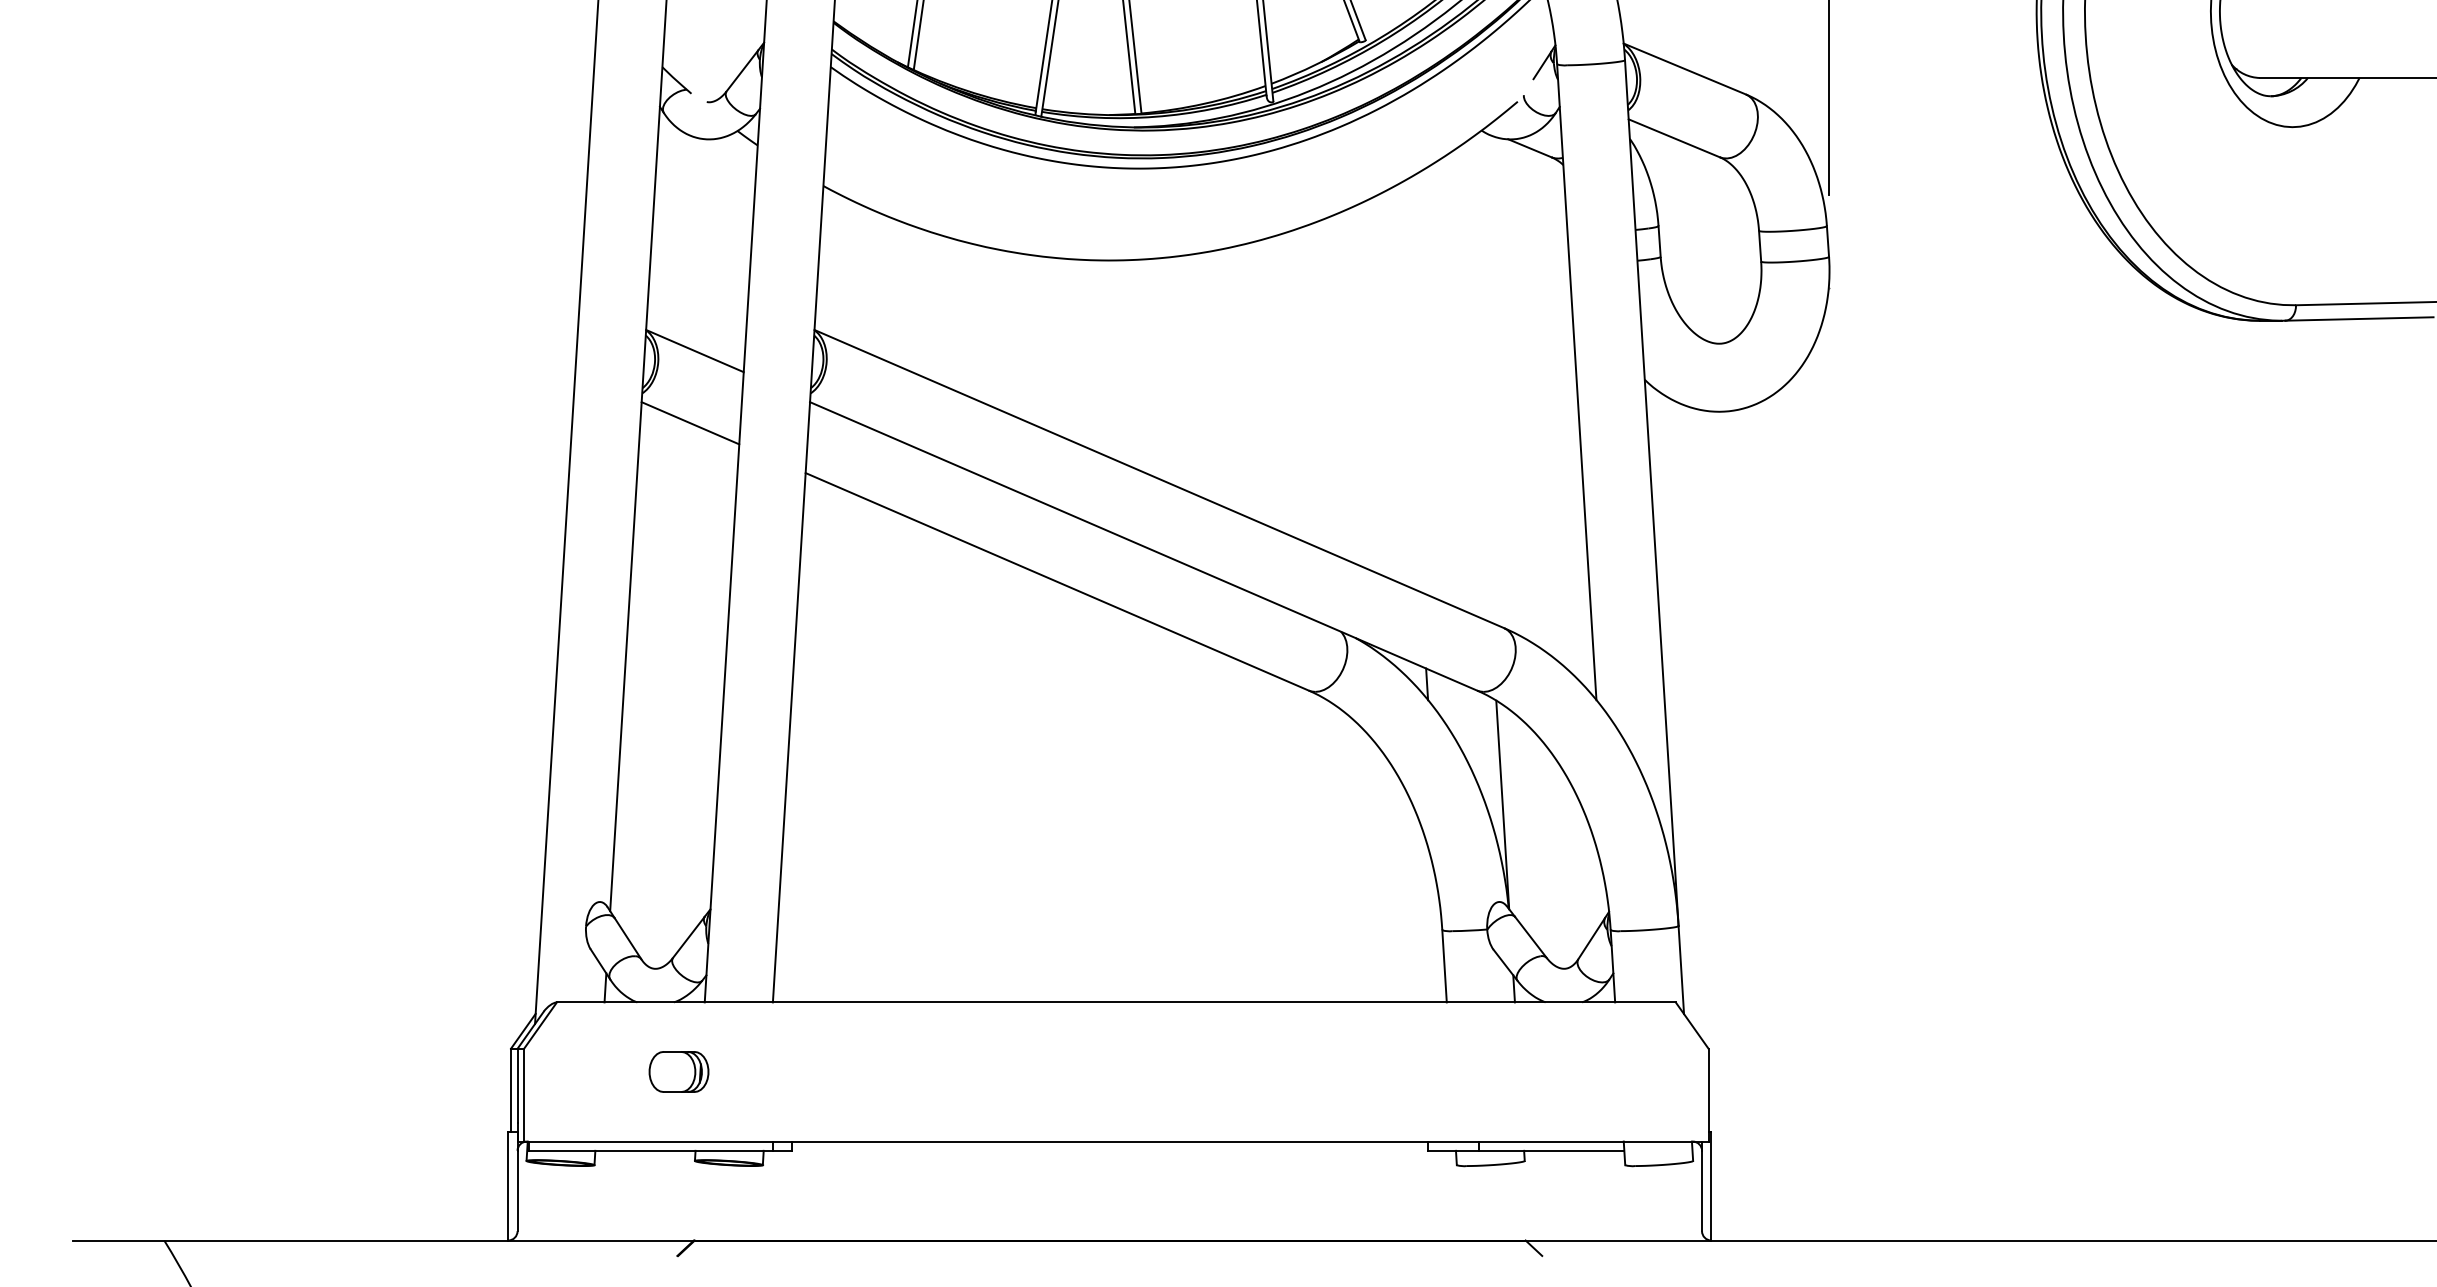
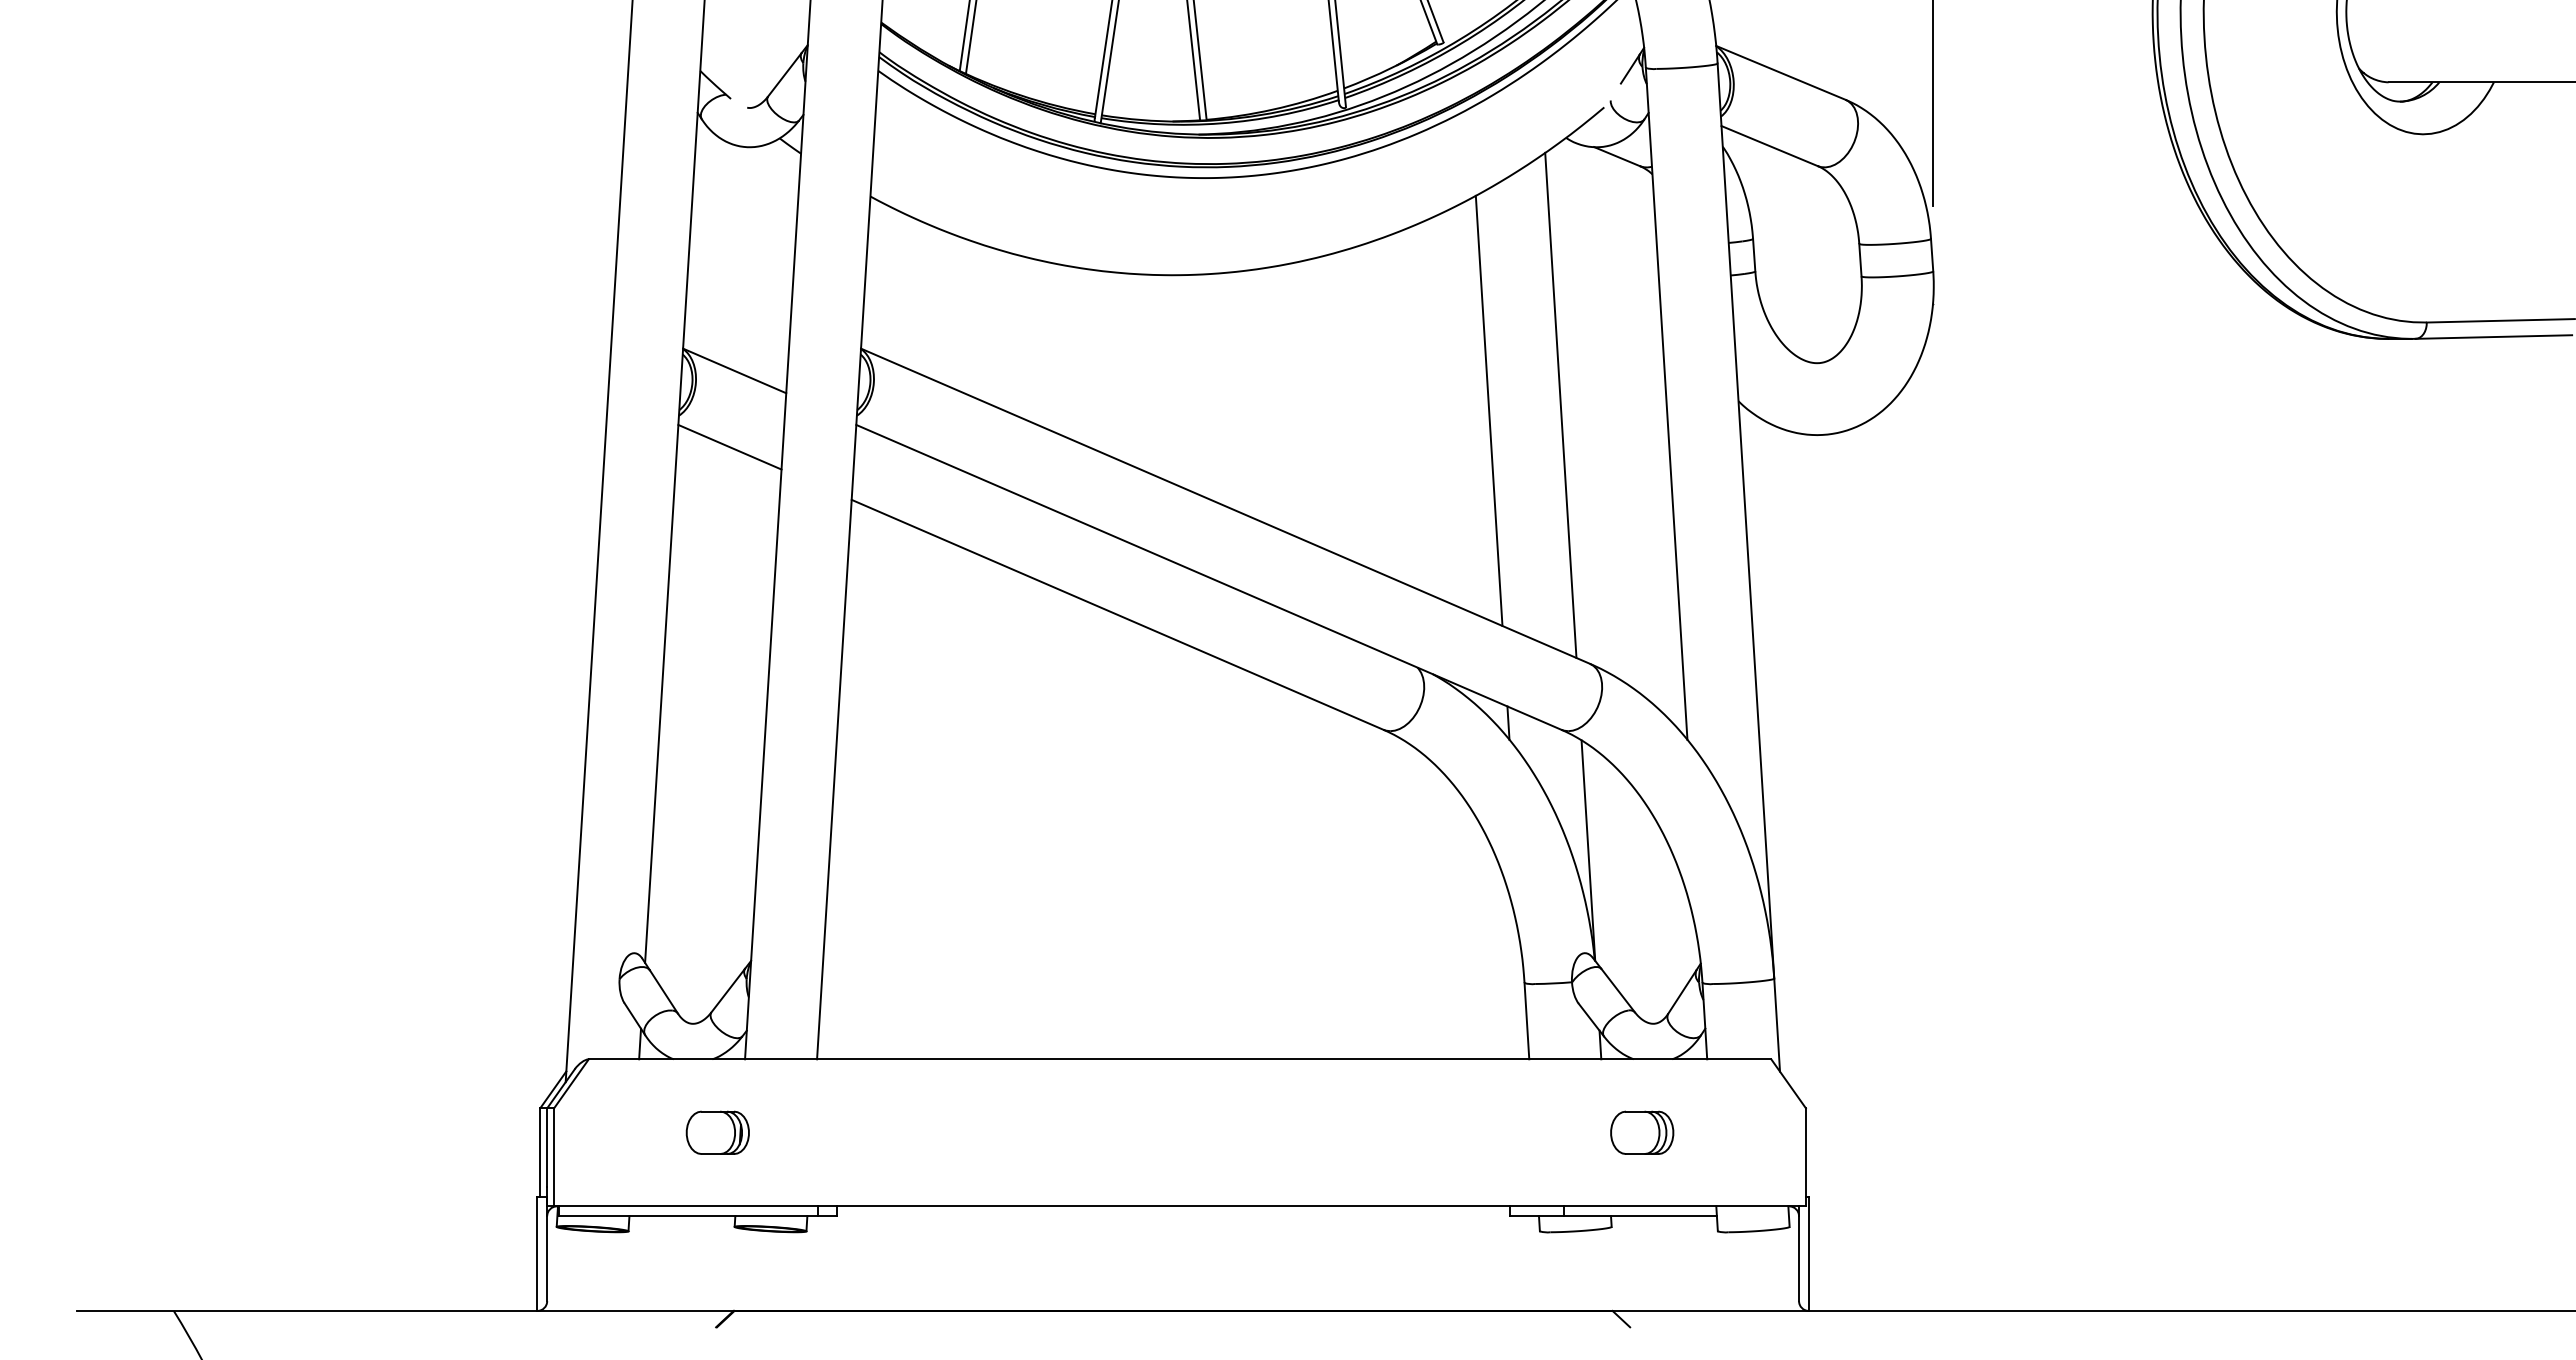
line: (1476, 382) -> (1560, 404), added
line: (1408, 388) -> (1488, 410), added
part: (1553, 1071) -> (1642, 1132), added

